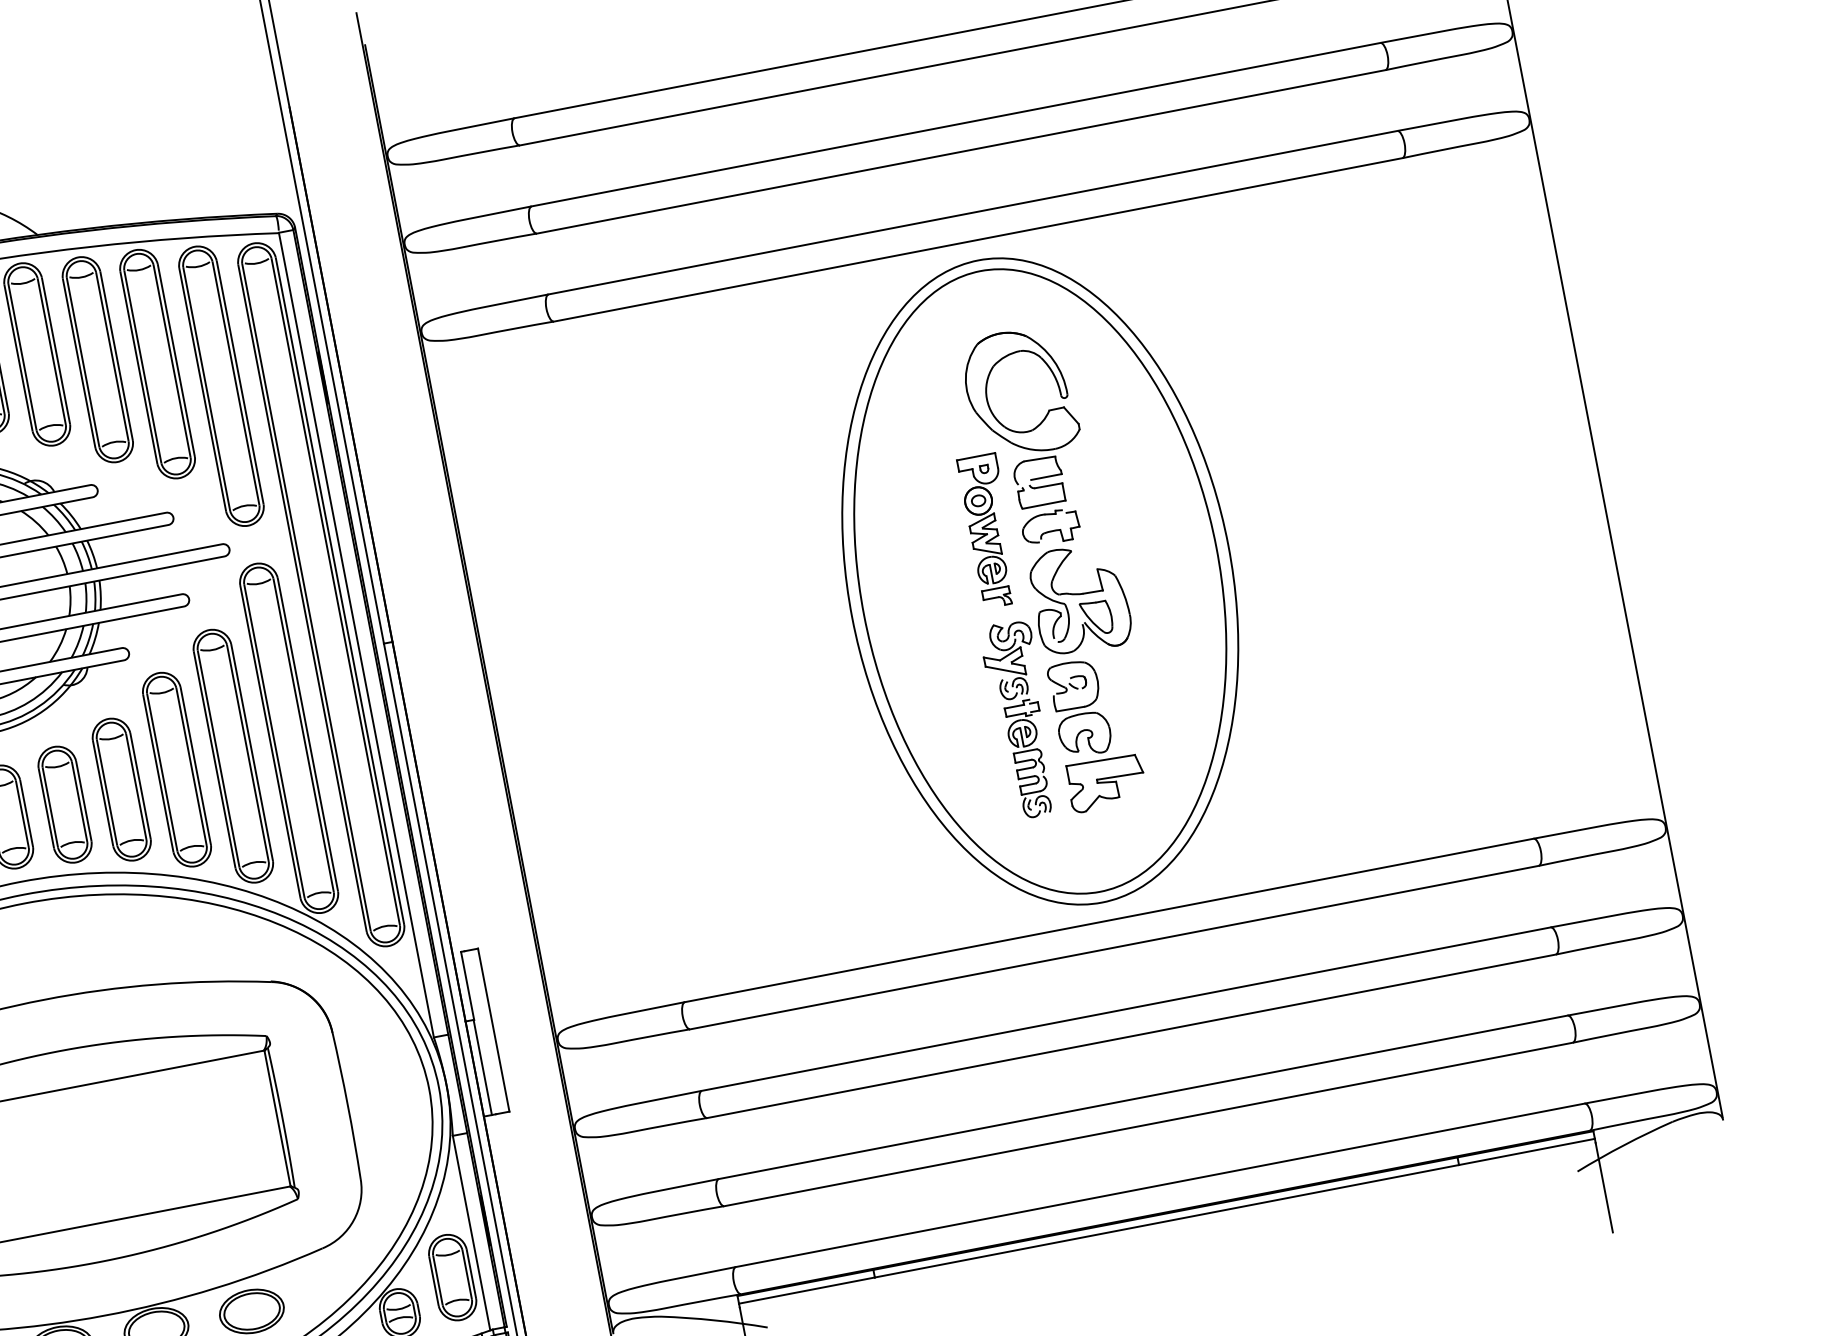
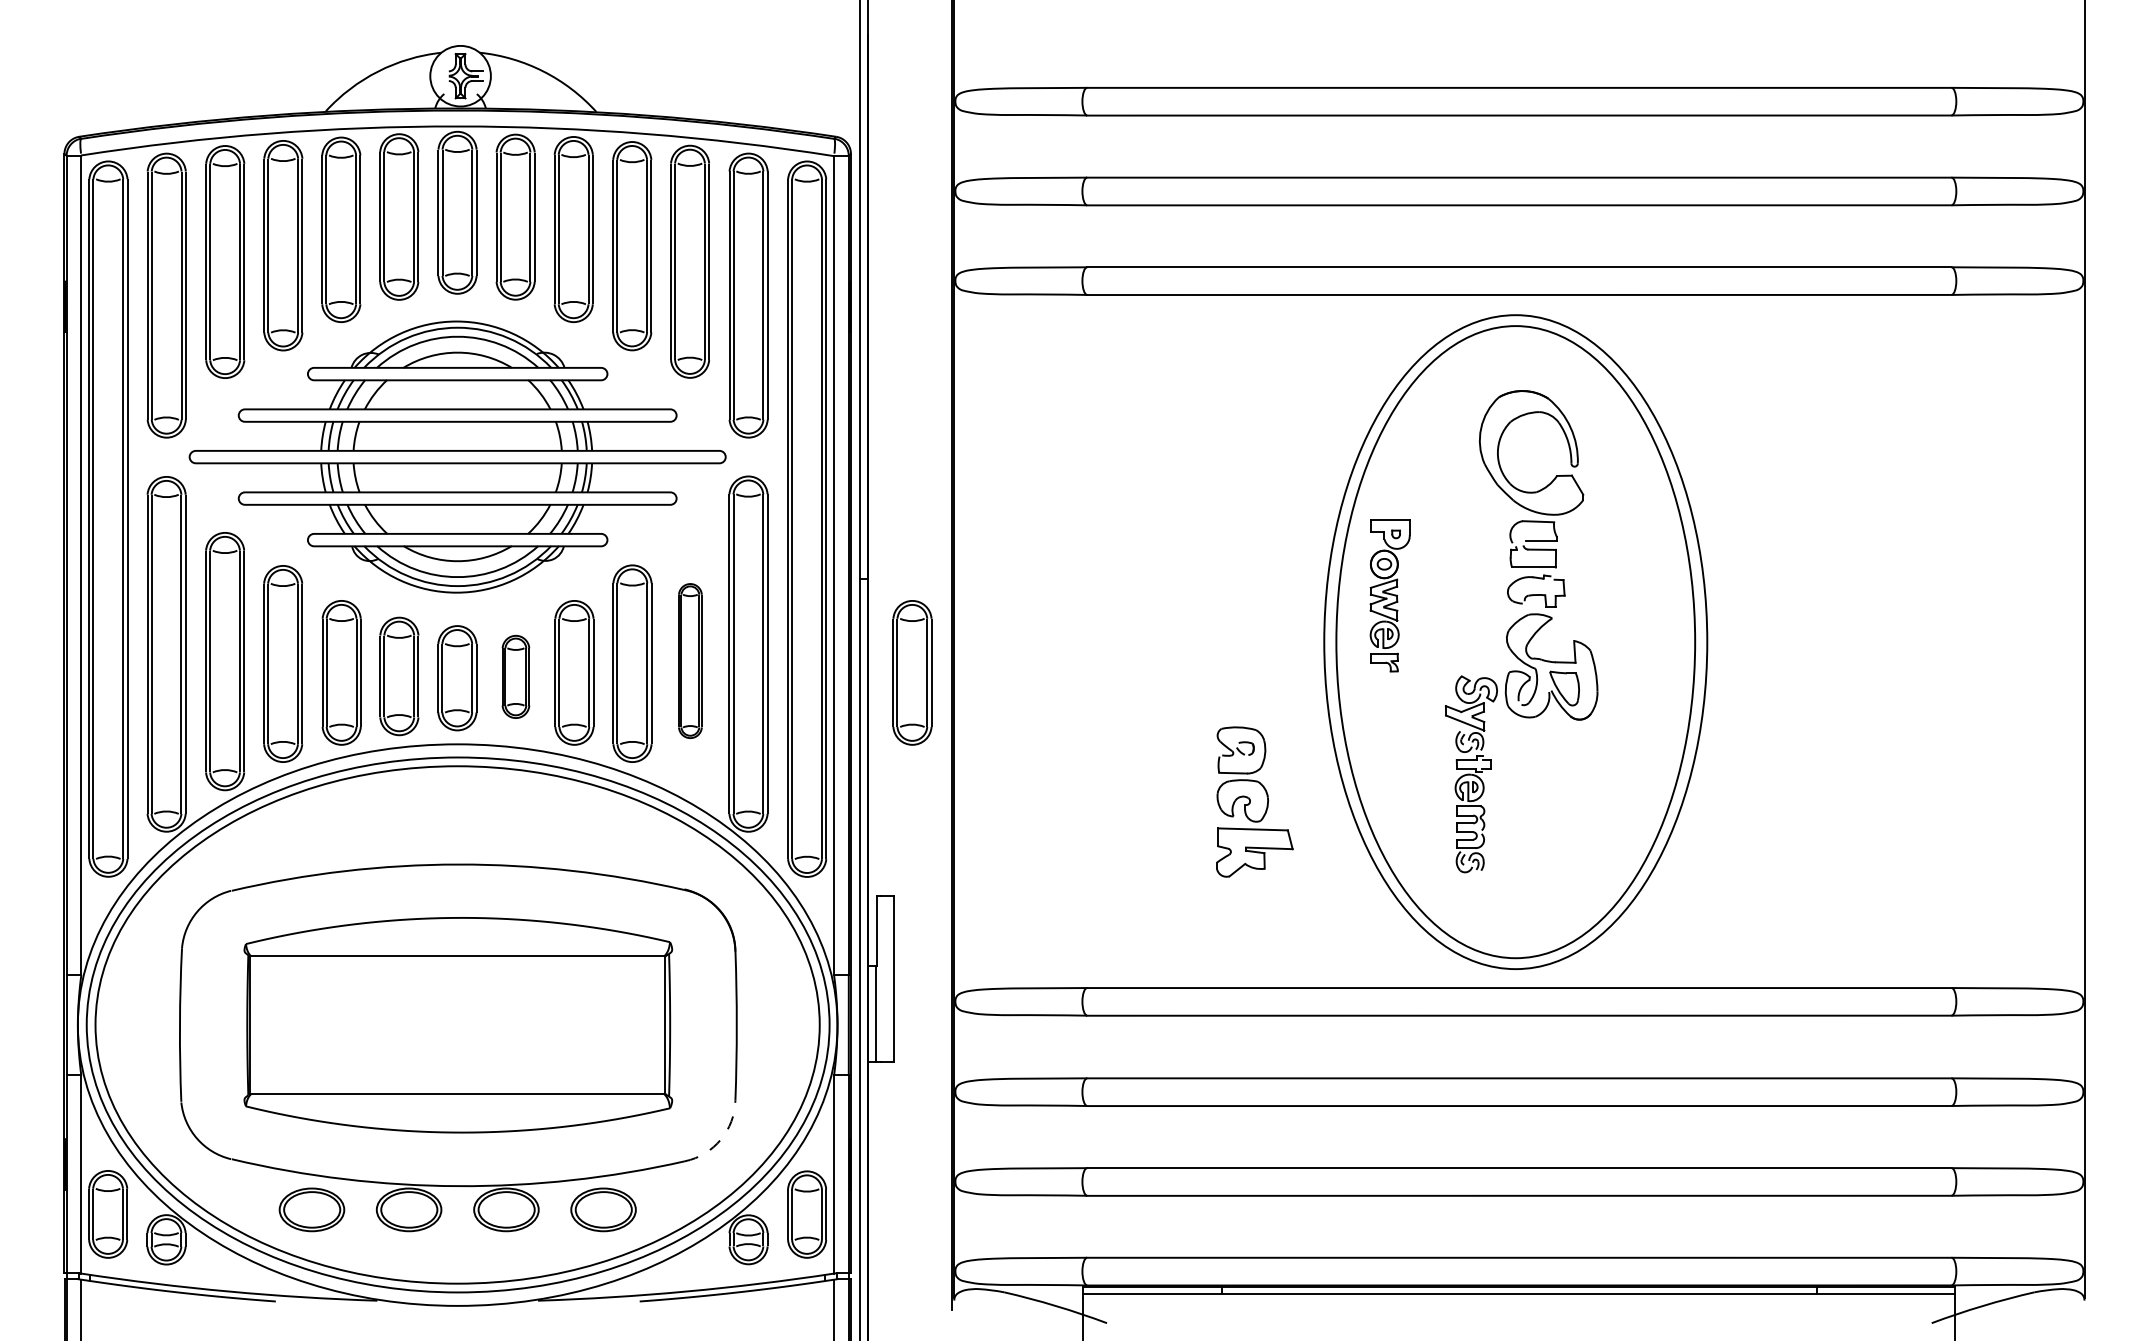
part: (989, 530) -> (1389, 595), moved
part: (453, 725) -> (912, 672), added
part: (1096, 732) -> (1254, 801), moved
part: (233, 755) -> (690, 660), size x0.6
part: (64, 804) -> (515, 676), size x0.7
arc: (353, 1220) -> (720, 1139), solid -> dashed

